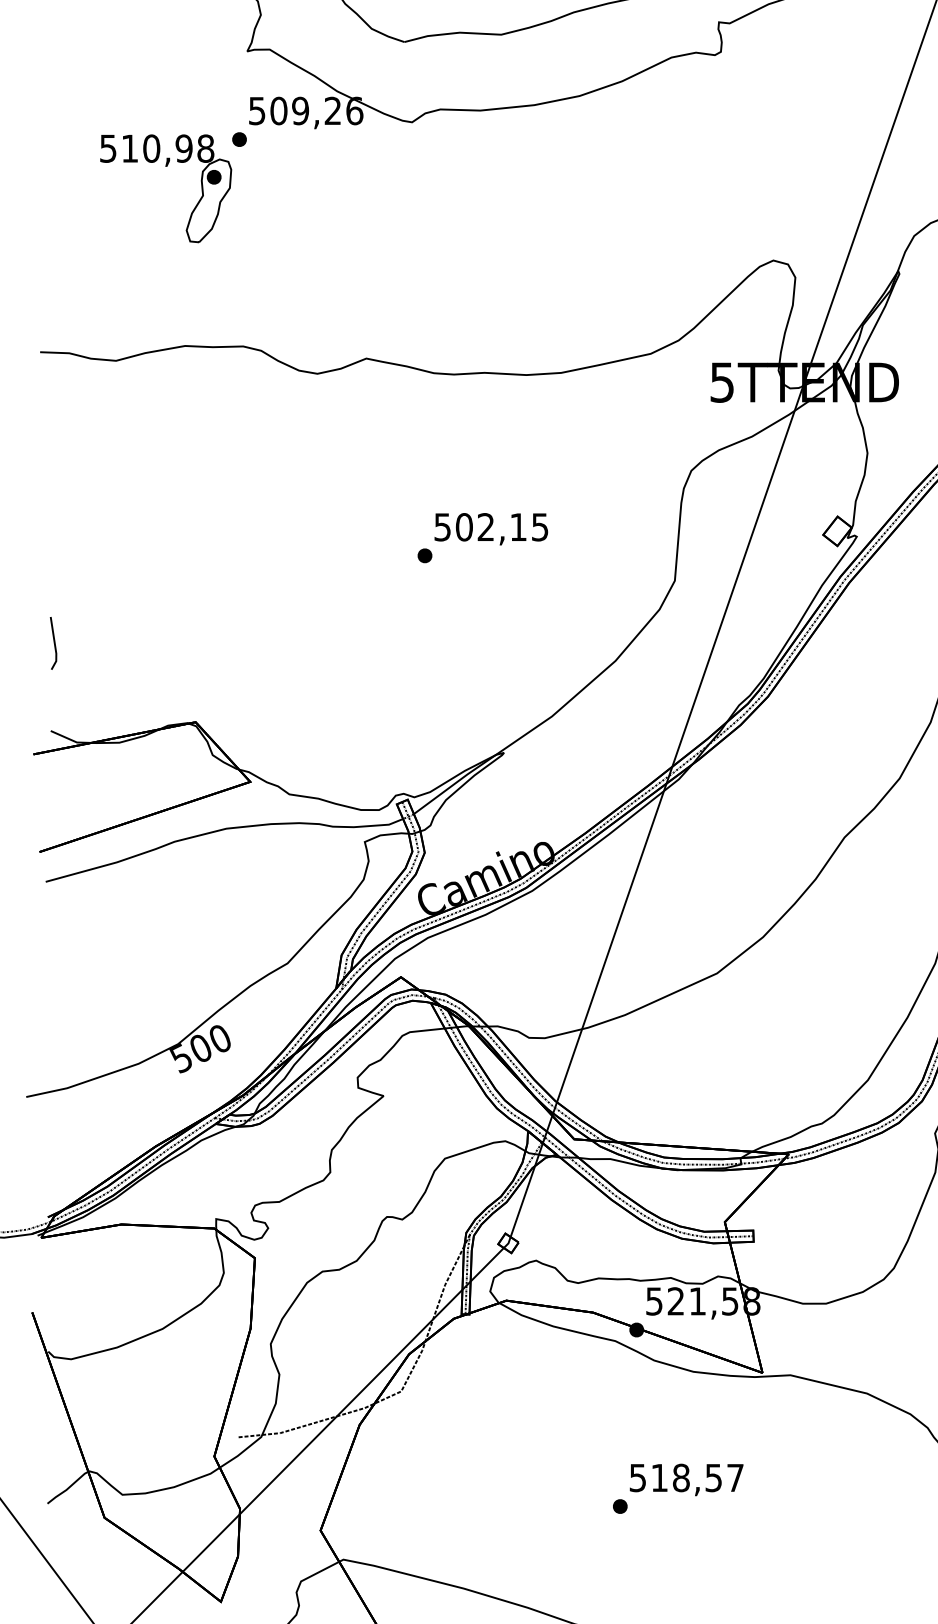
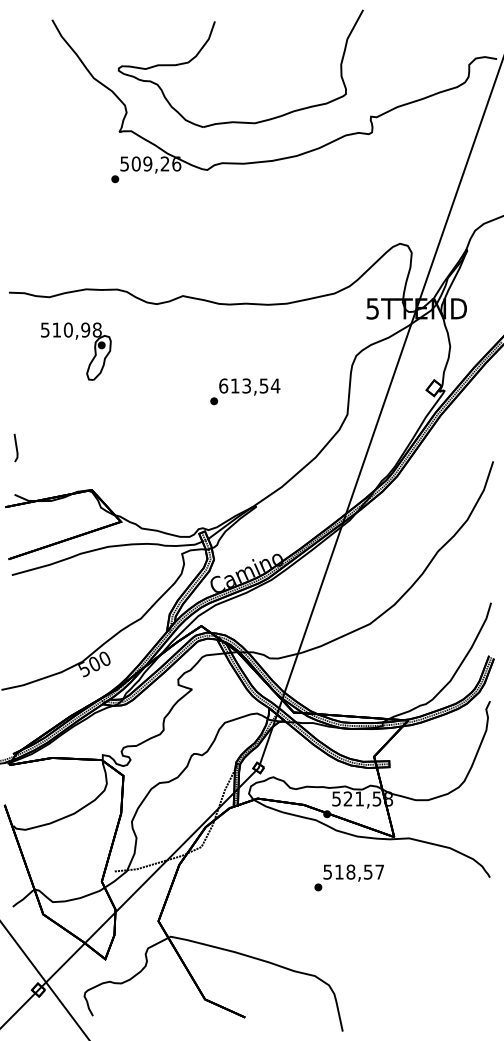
part: (166, 166) -> (76, 339), moved
text: (491, 526) -> (249, 385), 502,15 -> 613,54
text: (676, 1487) -> (348, 877), moved

